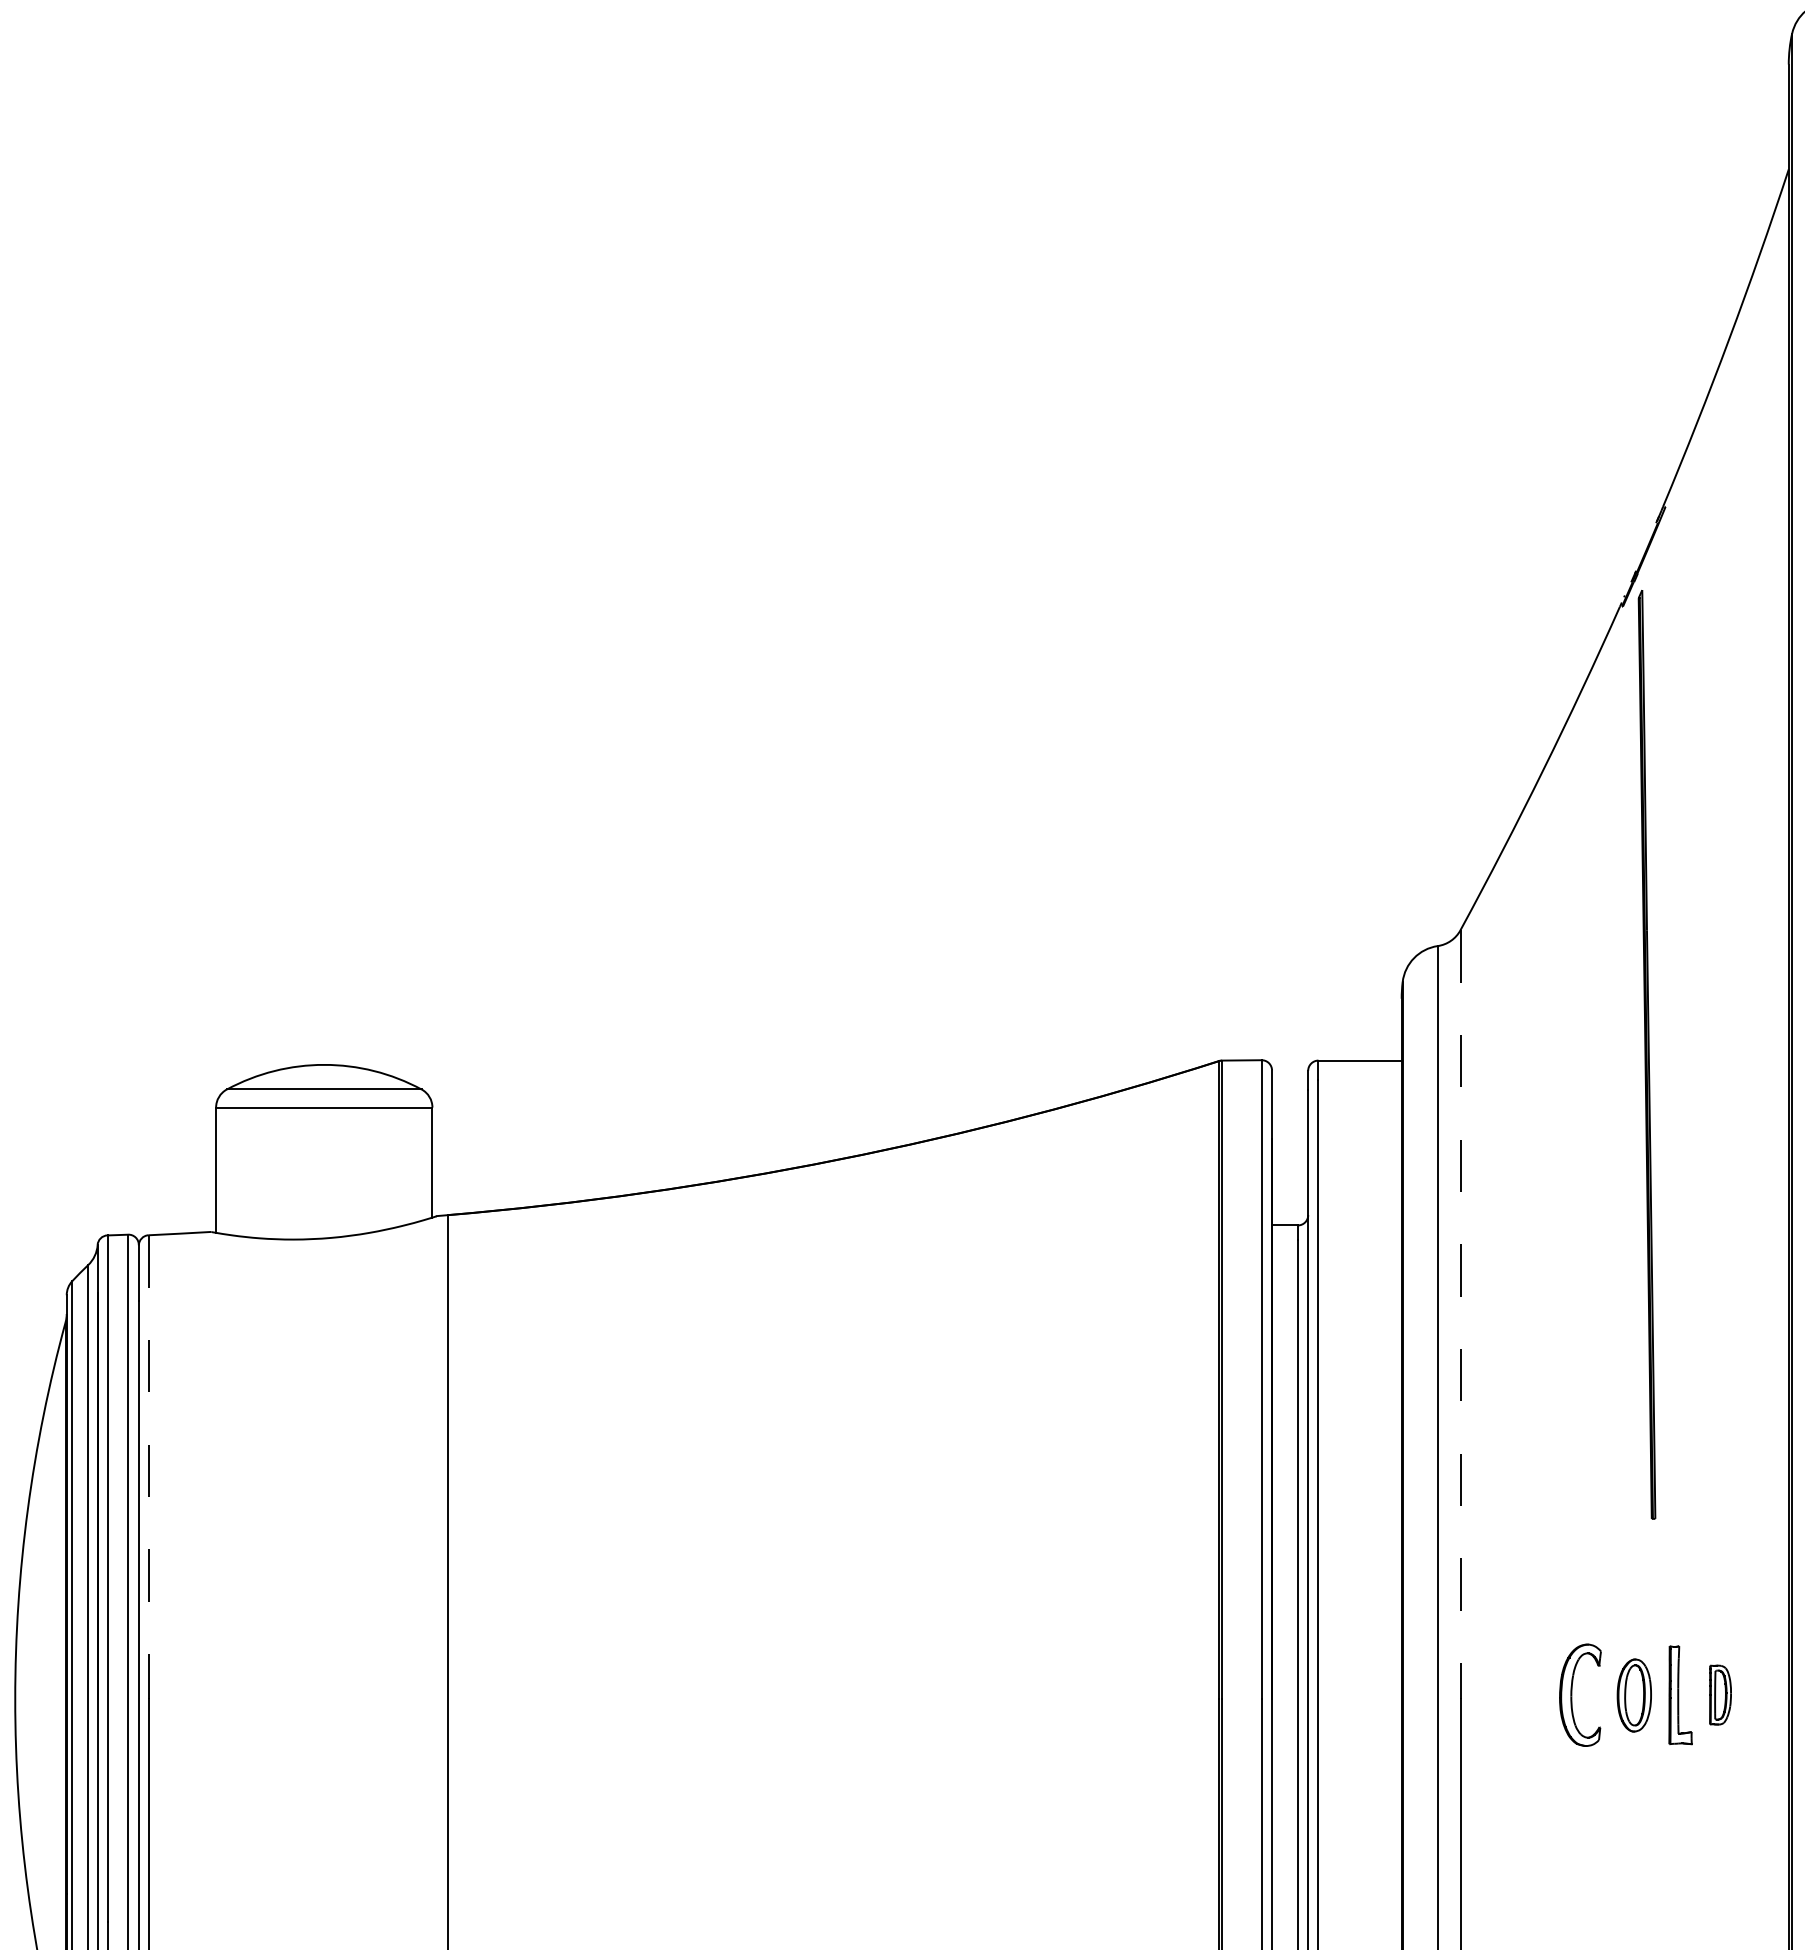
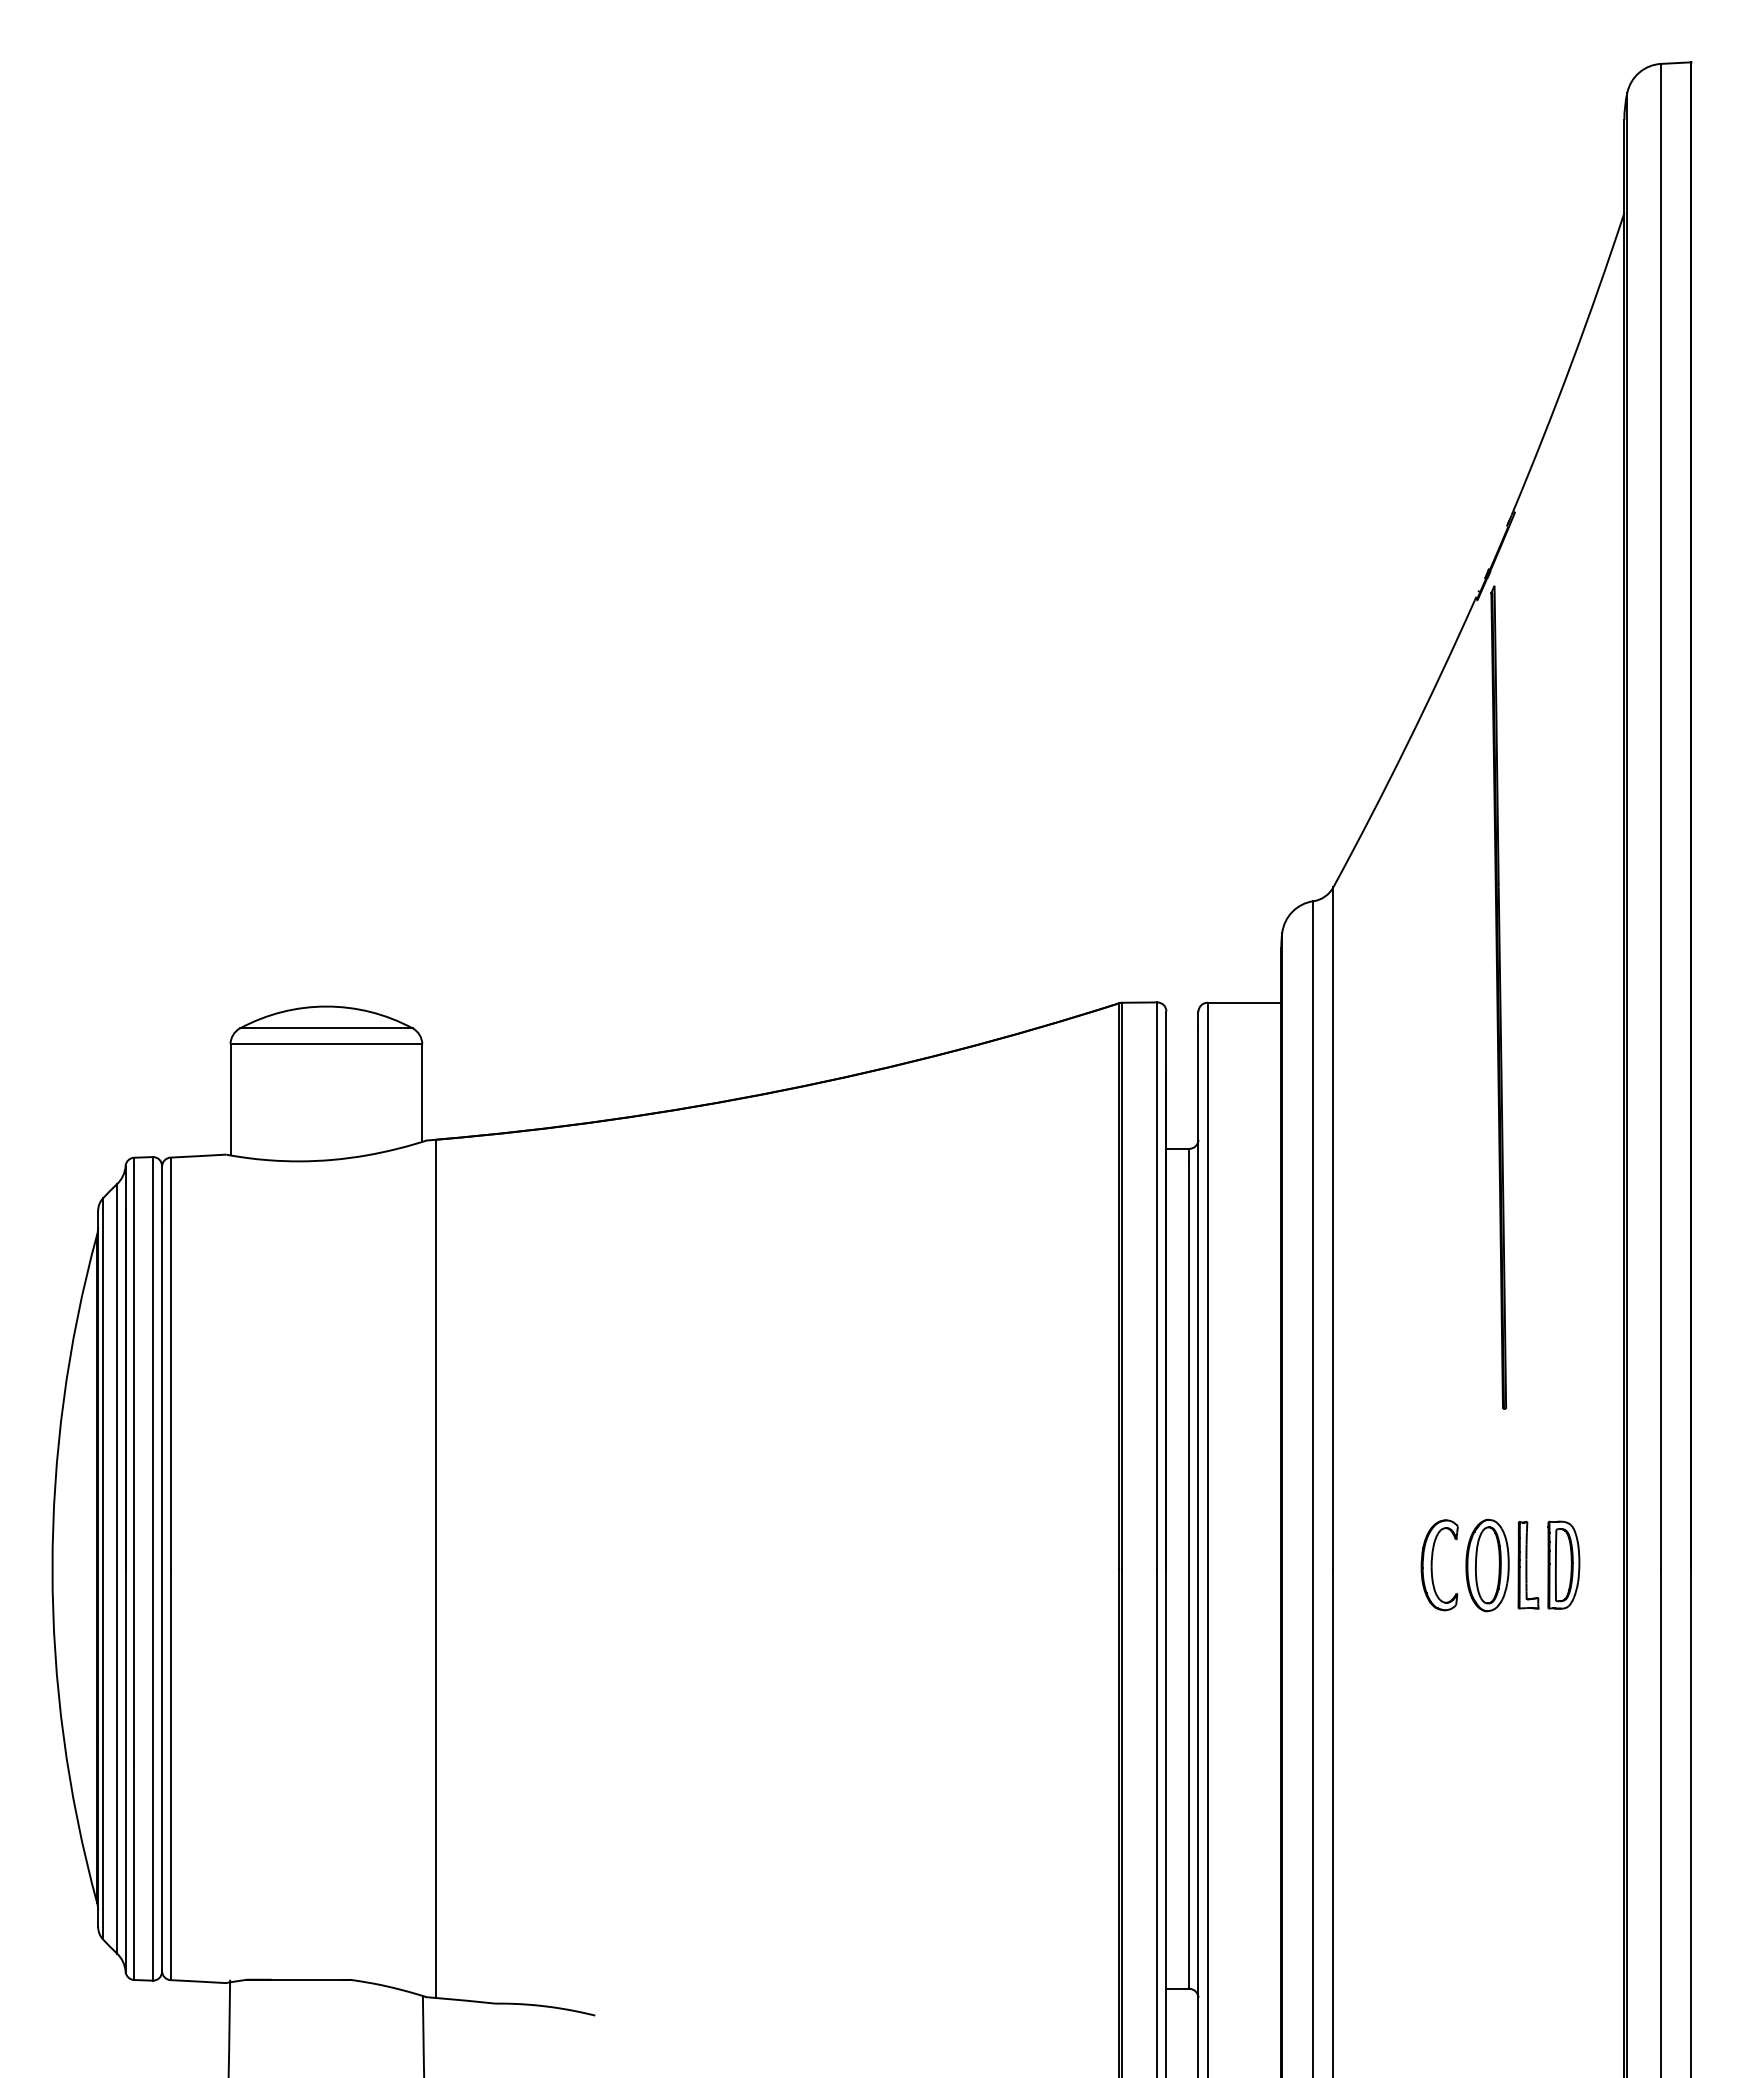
line: (1460, 1315) -> (1333, 1228), dashed -> solid
line: (148, 1467) -> (170, 1363), dashed -> solid
part: (1720, 1694) -> (1563, 1564), size x1.67
part: (1634, 1695) -> (1487, 1565), size x1.43

